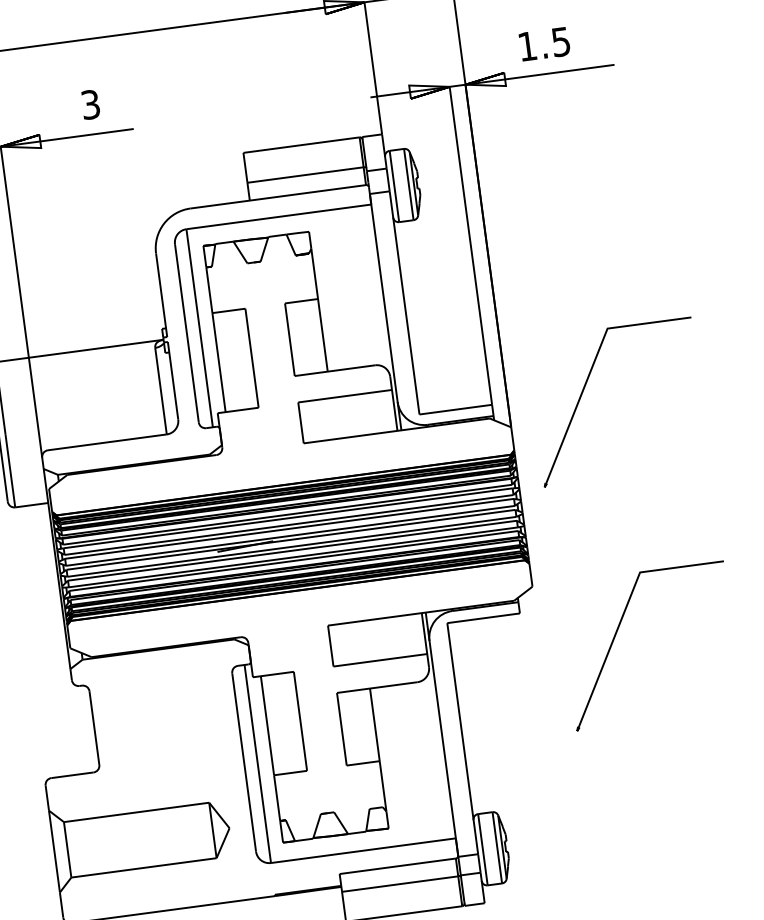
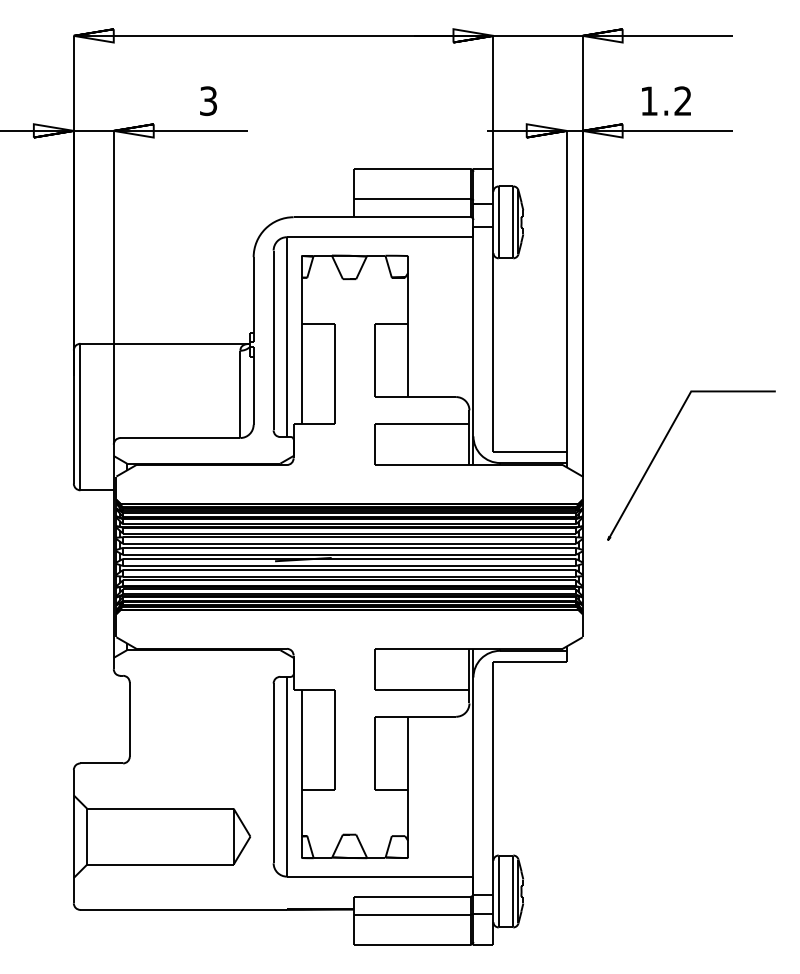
text: (560, 42) -> (682, 101), 1.5 -> 1.2
part: (618, 629) -> (662, 691), removed

